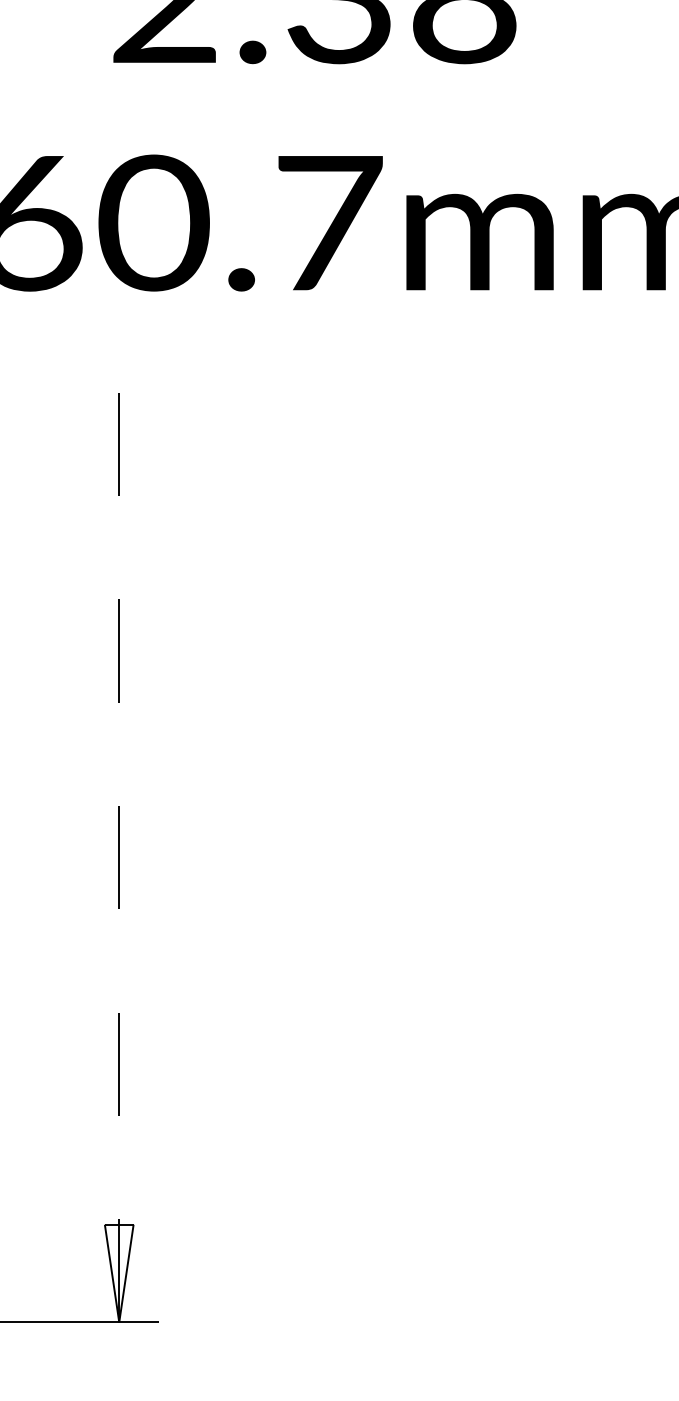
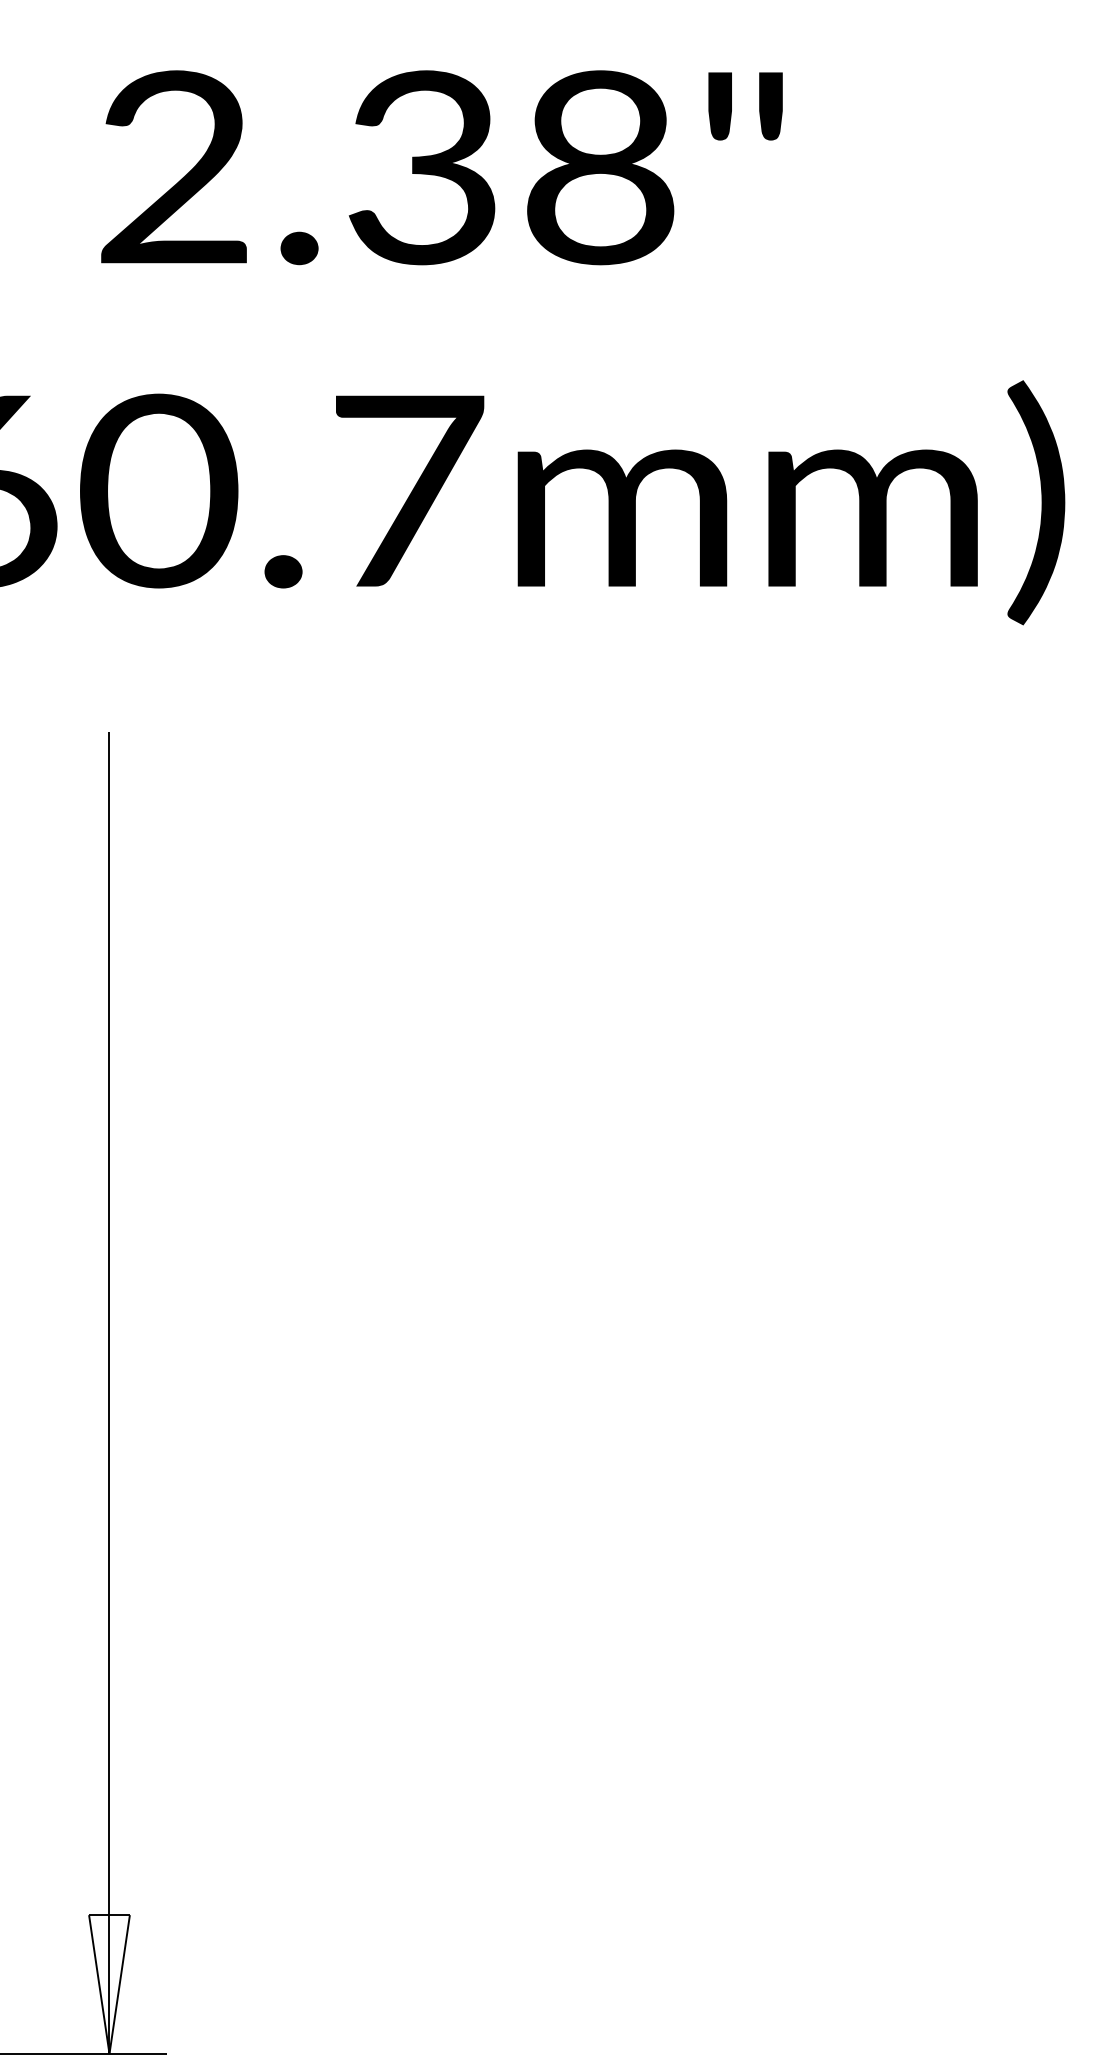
line: (119, 857) -> (109, 1393), dashed -> solid

